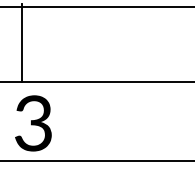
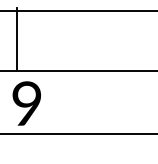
text: (33, 123) -> (26, 103), 3 -> 9

